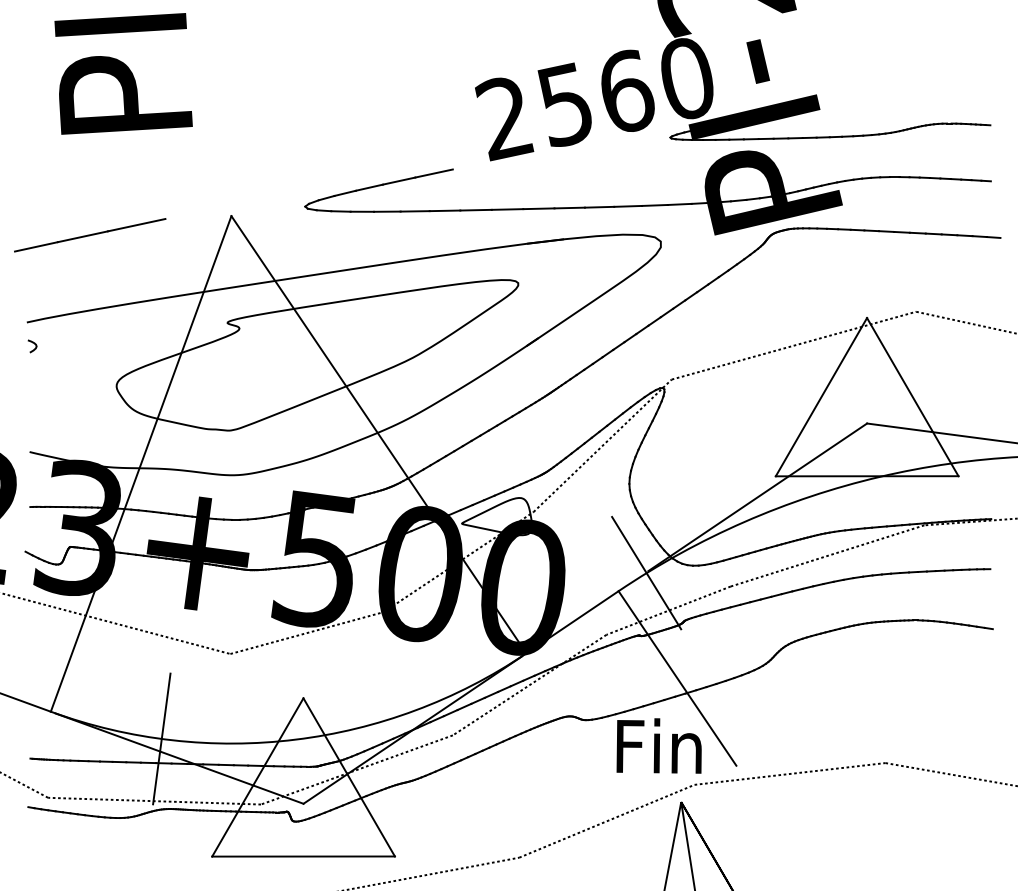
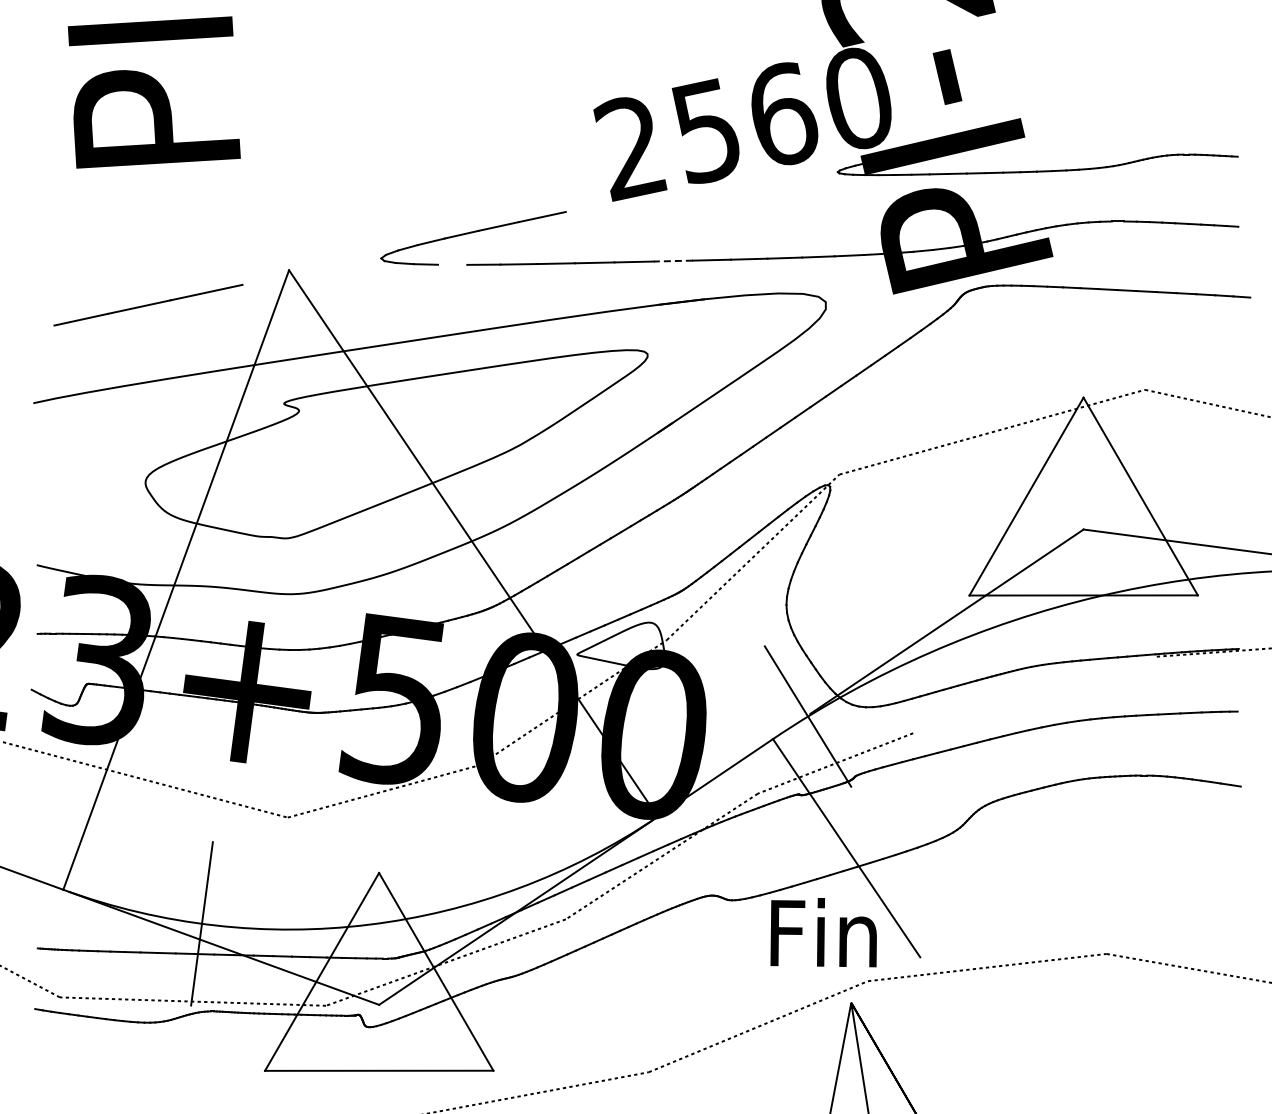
line: (538, 209) -> (672, 261), solid -> dashed
line: (362, 211) -> (452, 264), removed
line: (90, 235) -> (148, 305), moved
curve: (34, 344) -> (42, 430), removed
line: (827, 555) -> (1034, 694), removed

